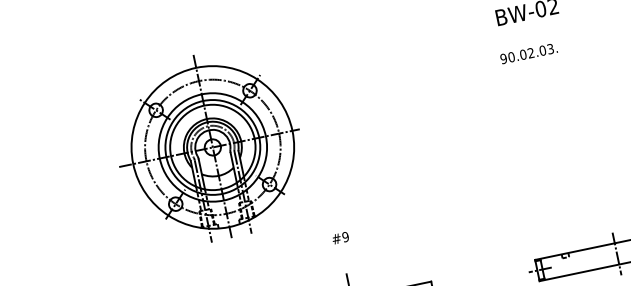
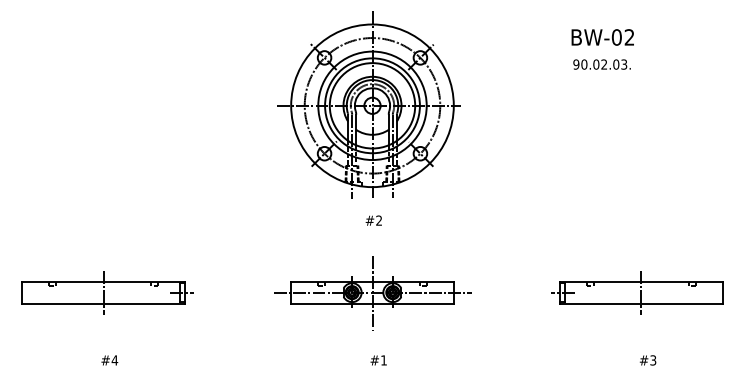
text: (528, 53) -> (601, 64), moved
part: (208, 146) -> (368, 104), moved
text: (345, 236) -> (379, 220), #9 -> #2

